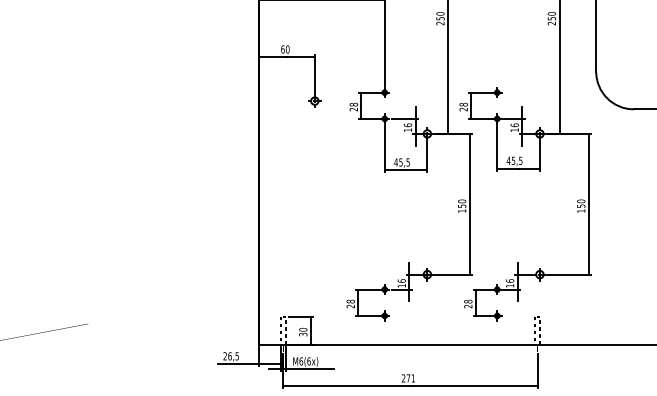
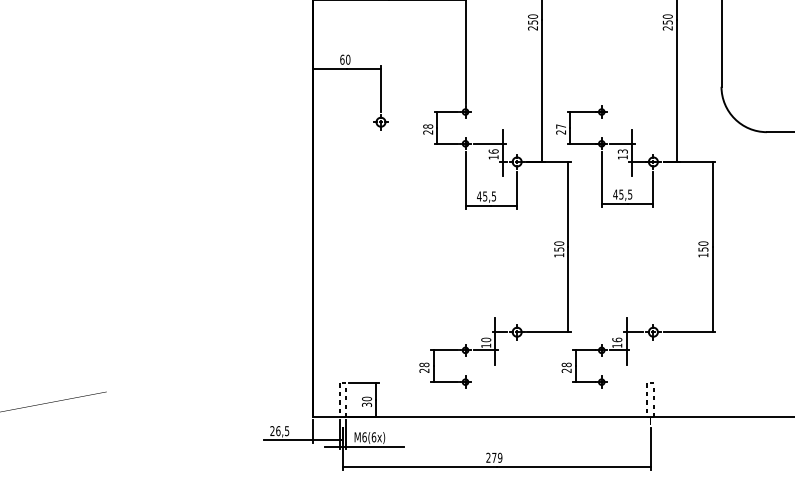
text: (464, 104) -> (561, 126), 28 -> 27
text: (514, 125) -> (622, 151), 16 -> 13
text: (401, 280) -> (485, 339), 16 -> 10
text: (413, 378) -> (500, 457), 271 -> 279

